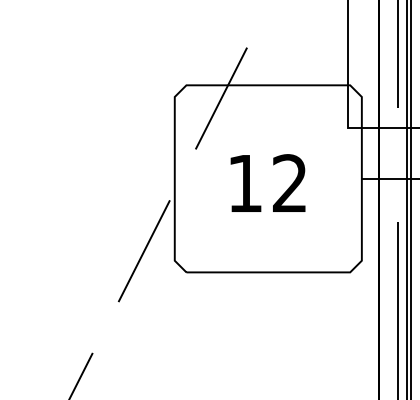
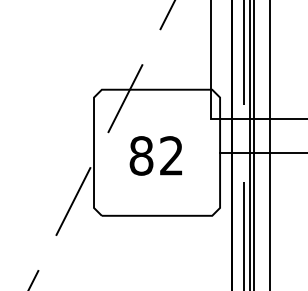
text: (245, 182) -> (141, 155), 12 -> 82

